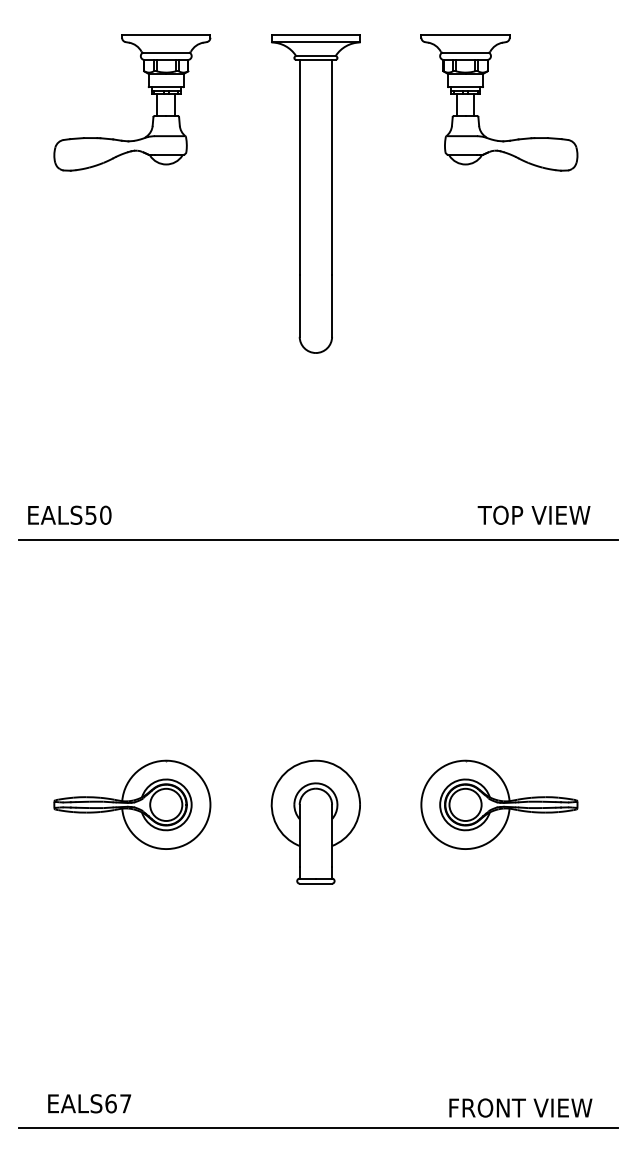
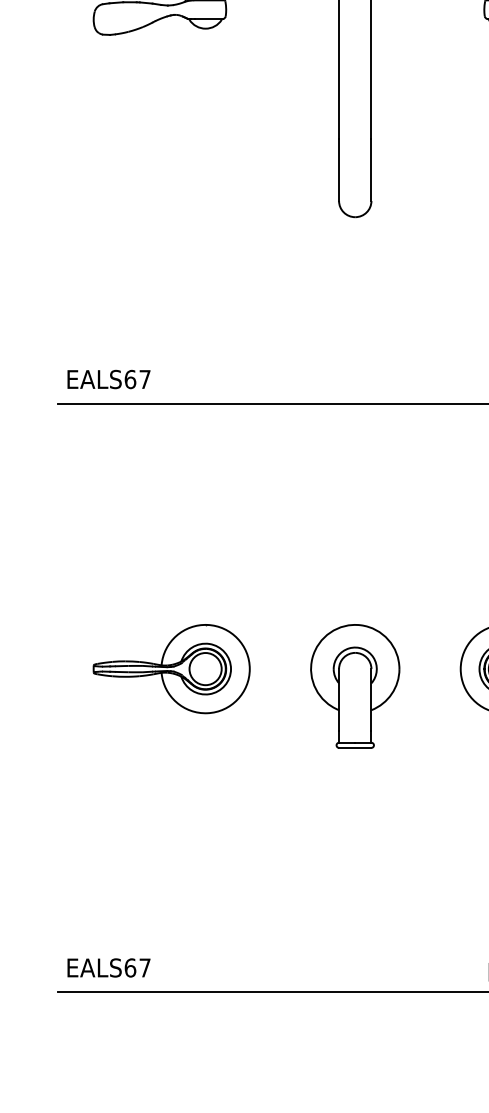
text: (98, 514) -> (137, 378), EALS50 -> EALS67
text: (89, 1103) -> (108, 967), moved

